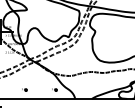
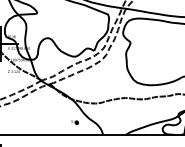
part: (24, 89) -> (33, 122), removed

